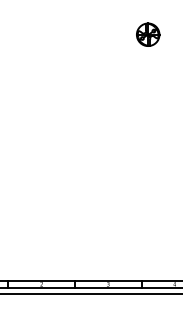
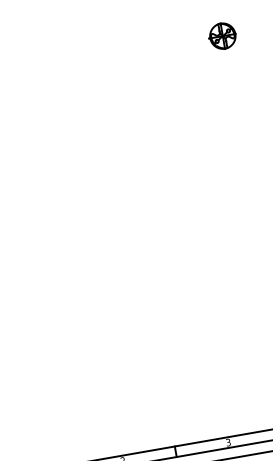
part: (148, 34) -> (223, 35), size x0.7

